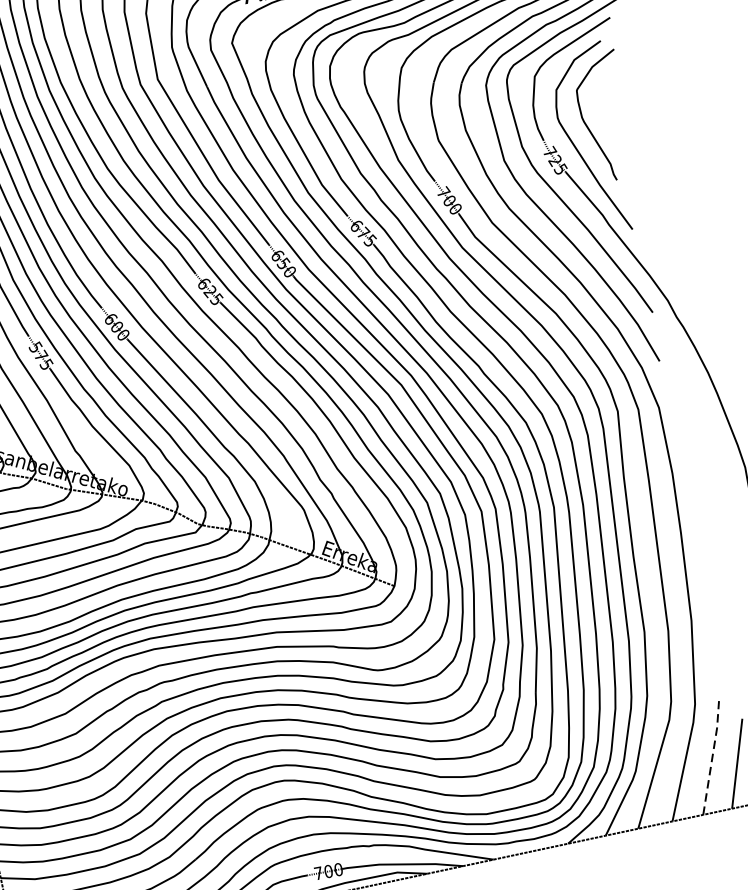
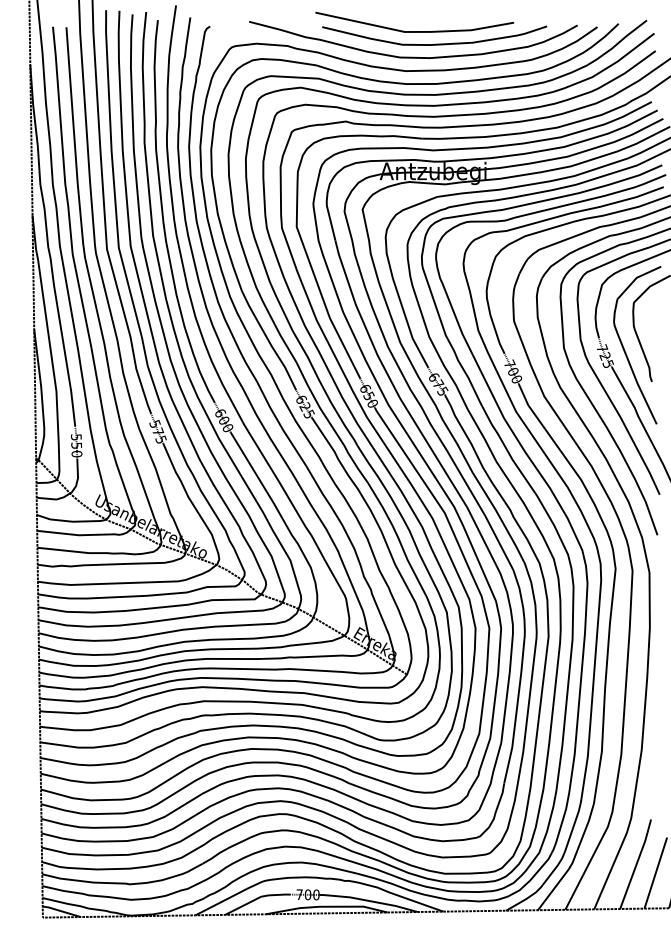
line: (713, 756) -> (637, 863), dashed -> solid

